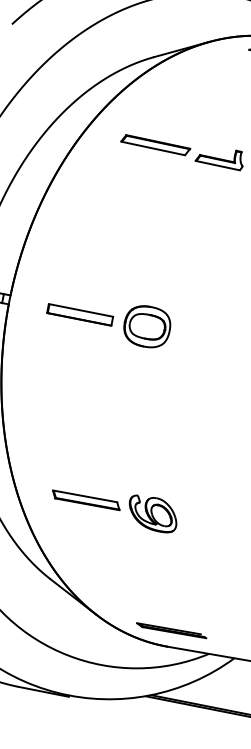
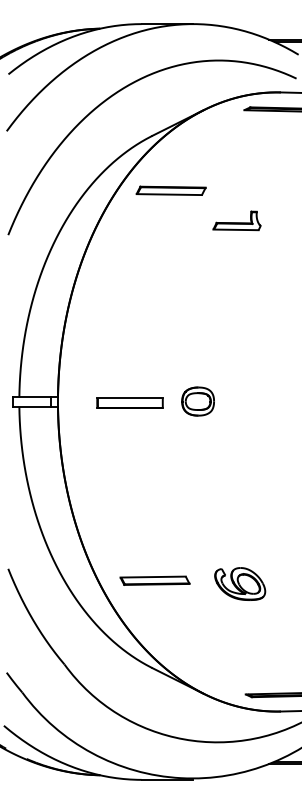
part: (155, 144) -> (170, 190), moved
part: (146, 326) -> (197, 401), size x0.7
part: (85, 499) -> (154, 580), moved

